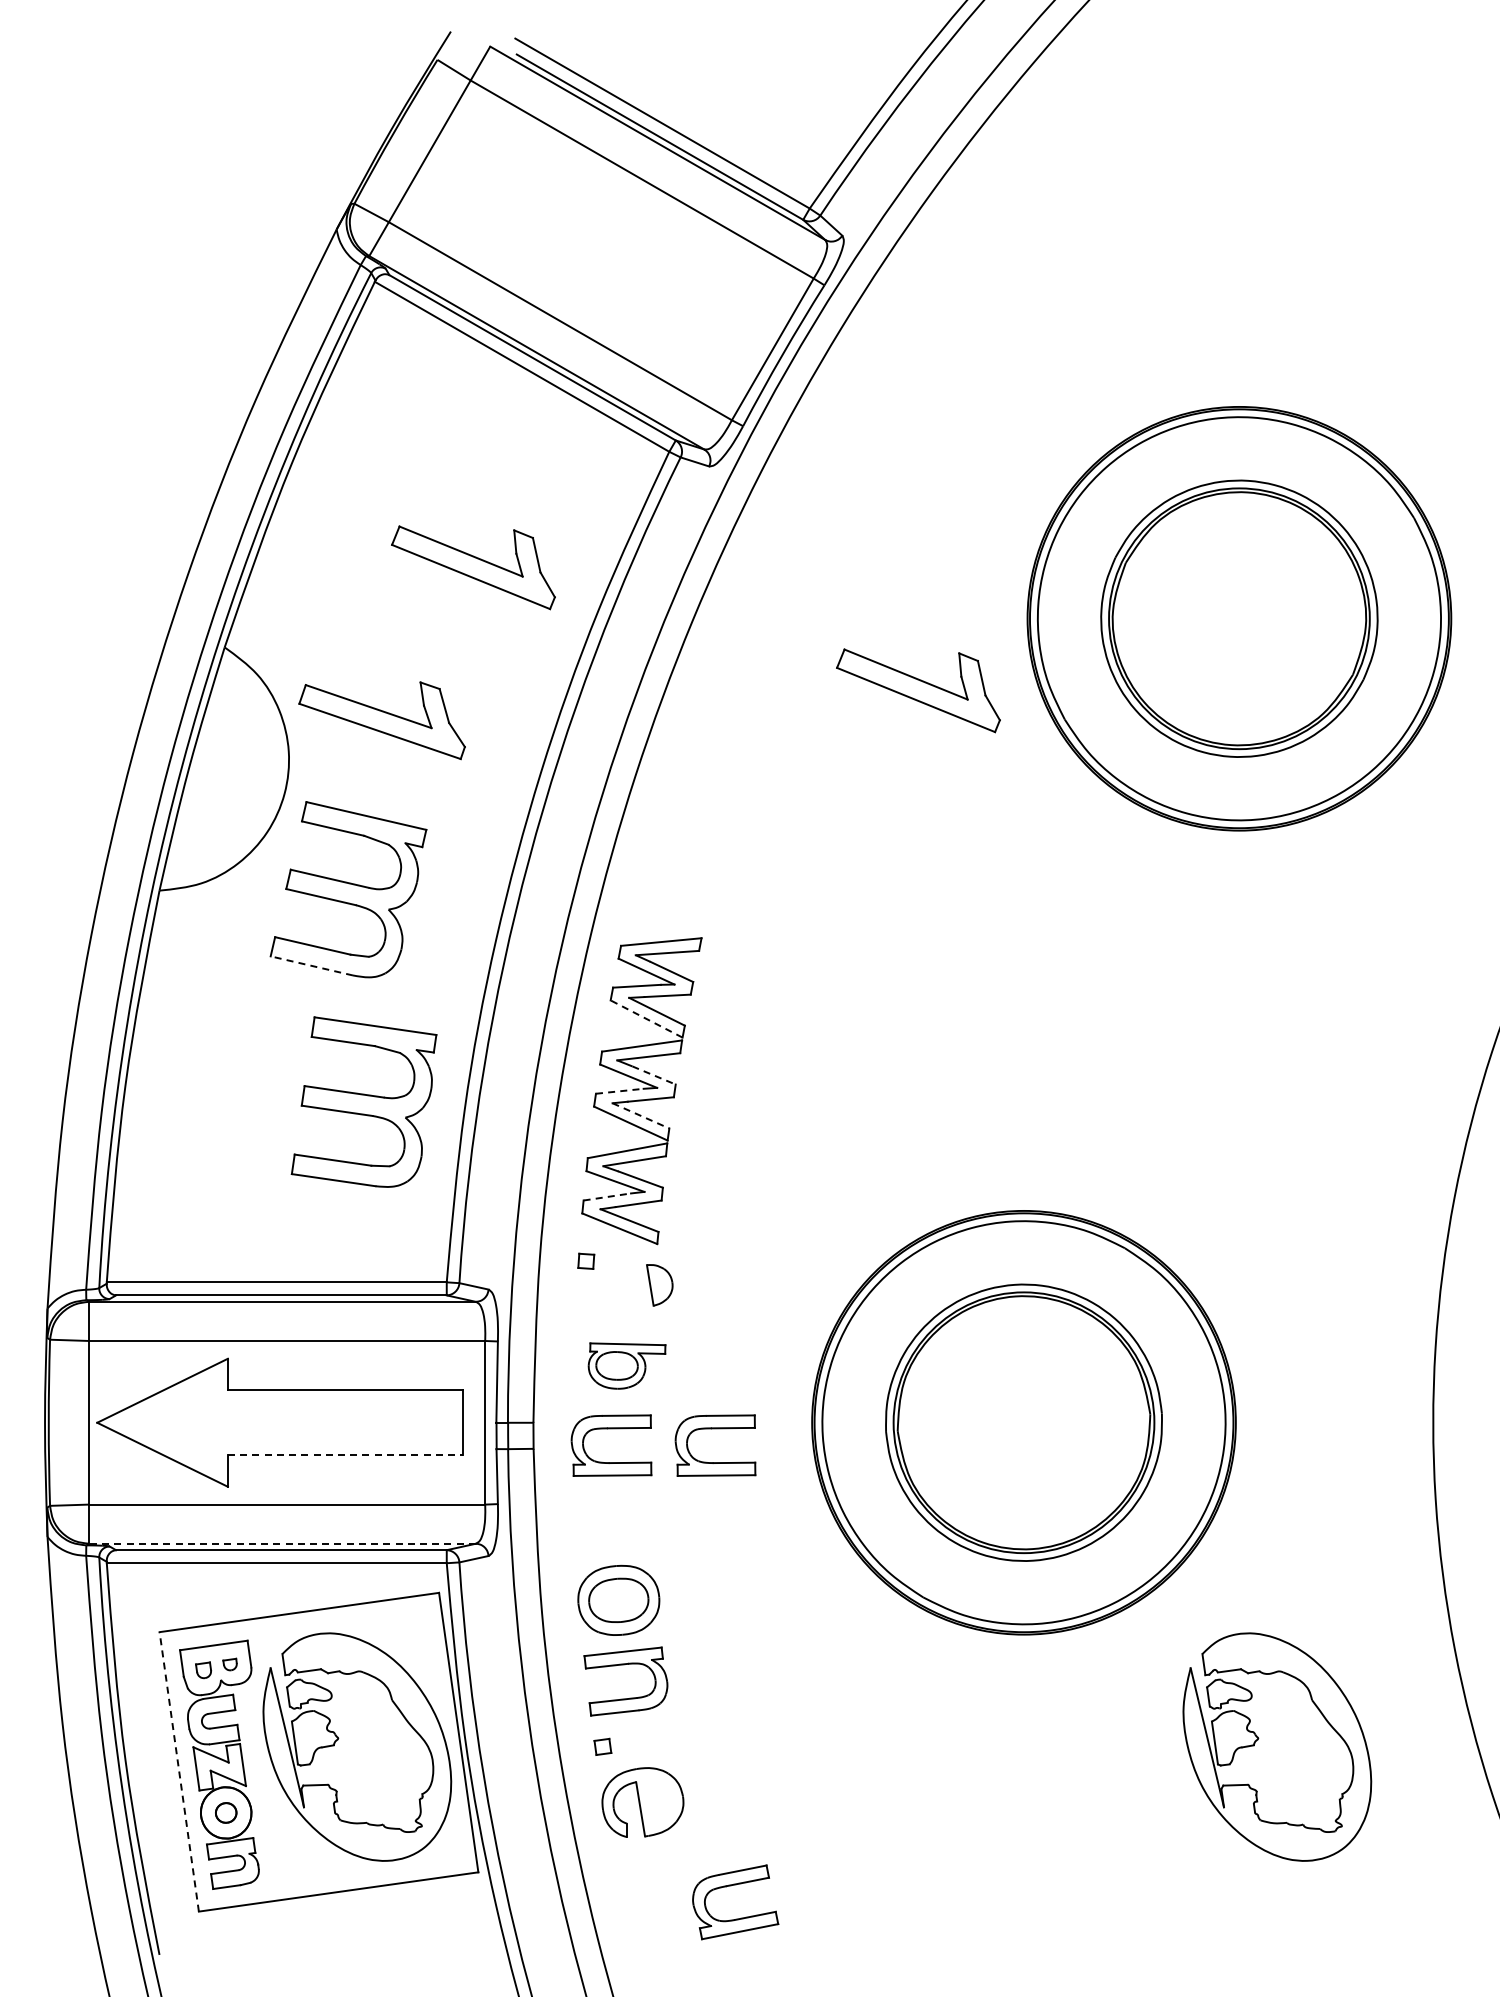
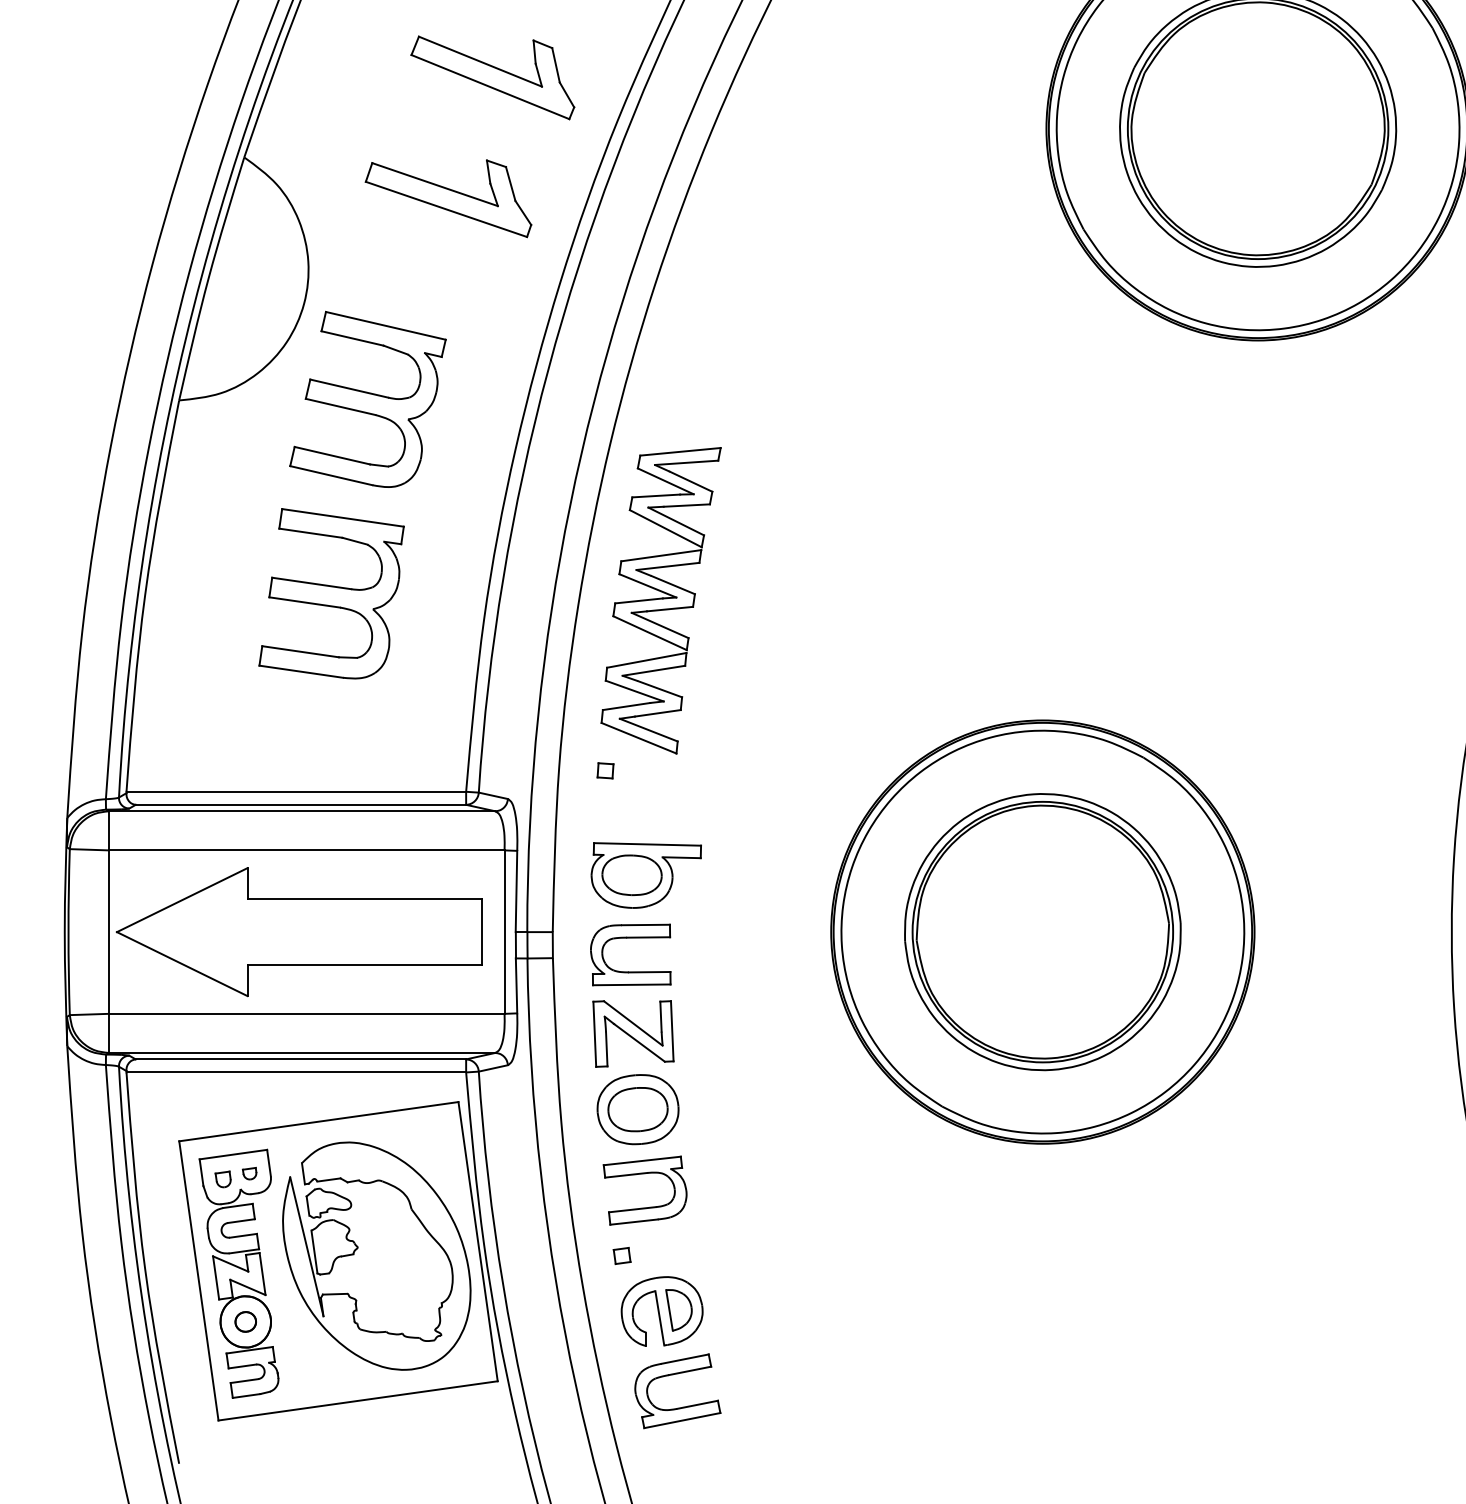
part: (918, 690) -> (937, 200), removed
part: (381, 720) -> (447, 198), moved
line: (311, 965) -> (331, 475), dashed -> solid
line: (646, 1018) -> (665, 528), dashed -> solid
line: (654, 1075) -> (673, 585), dashed -> solid
line: (619, 1091) -> (638, 601), dashed -> solid
part: (363, 1101) -> (331, 593), moved
line: (641, 1116) -> (660, 626), dashed -> solid
line: (607, 1196) -> (626, 706), dashed -> solid
part: (659, 1285) -> (678, 1310), moved
part: (626, 1365) -> (645, 874), size x1.43
part: (715, 1429) -> (734, 938), removed
line: (345, 1455) -> (364, 964), dashed -> solid
part: (614, 1524) -> (633, 1033), added
line: (282, 1543) -> (302, 1052), dashed -> solid
part: (1259, 1738) -> (1278, 1247), removed
line: (179, 1771) -> (199, 1280), dashed -> solid
part: (736, 1918) -> (678, 1407), moved

